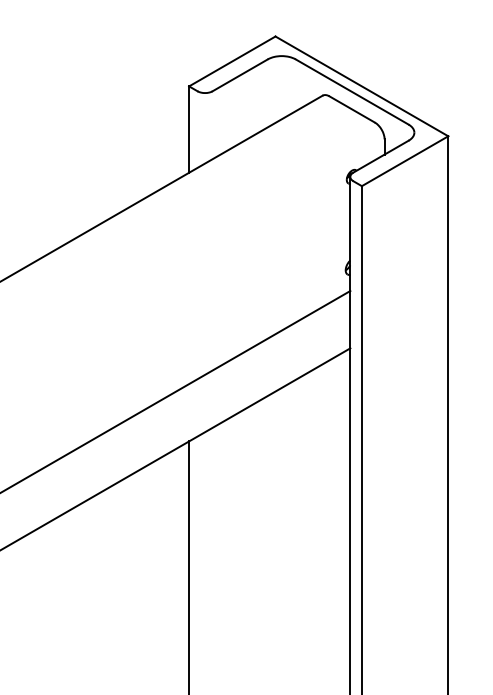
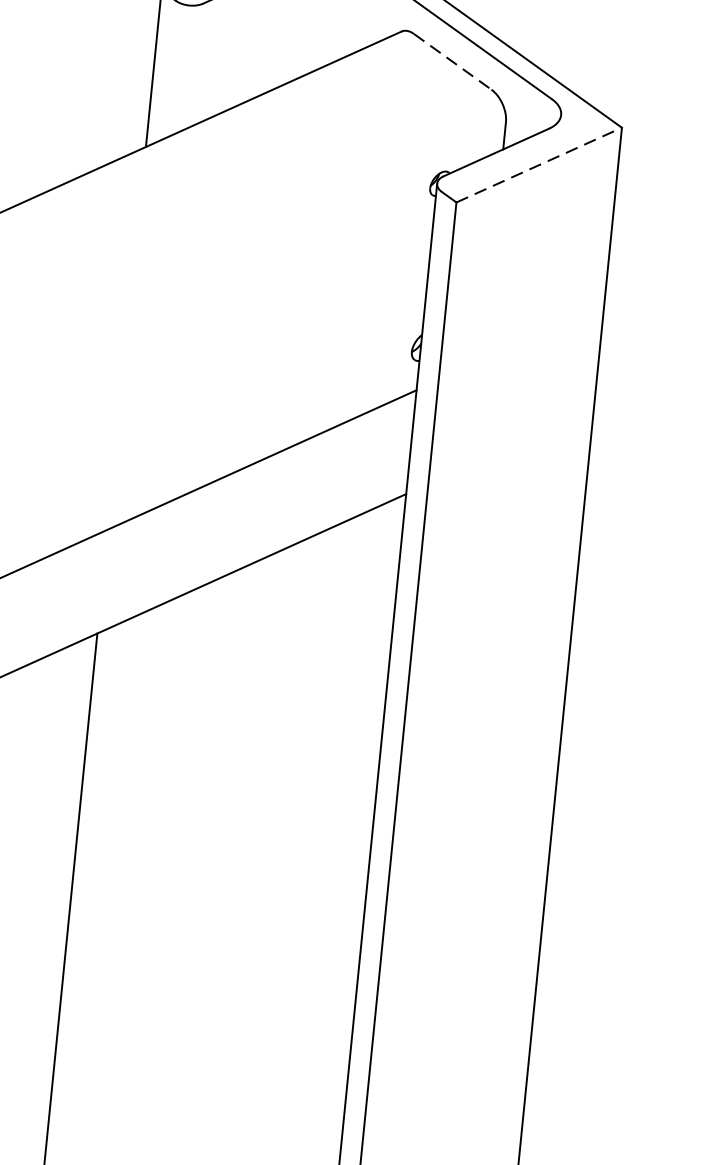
line: (352, 109) -> (453, 61), solid -> dashed
line: (405, 161) -> (539, 165), solid -> dashed

